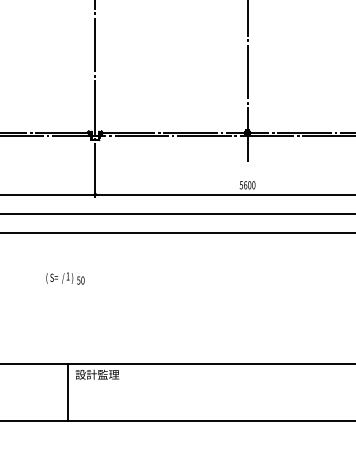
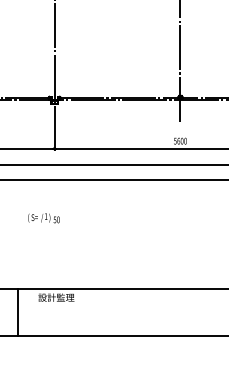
text: (65, 278) -> (44, 218), moved
line: (68, 392) -> (18, 312), moved

